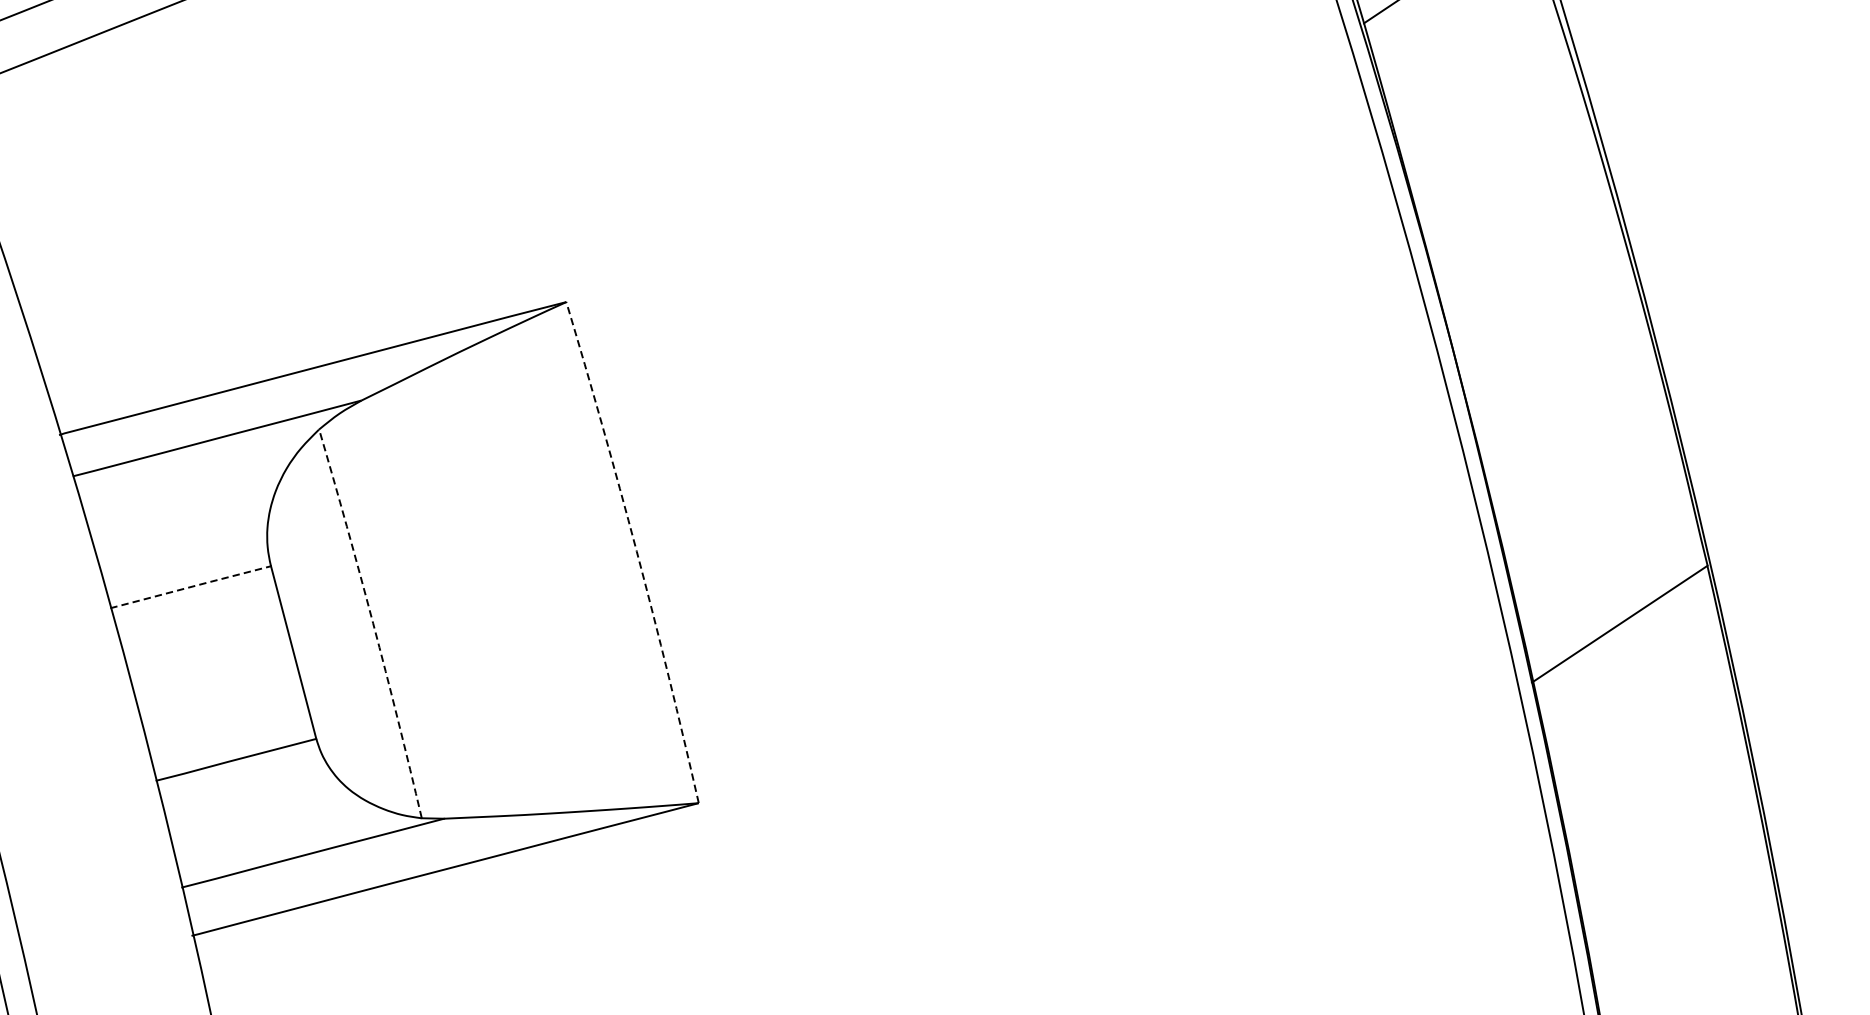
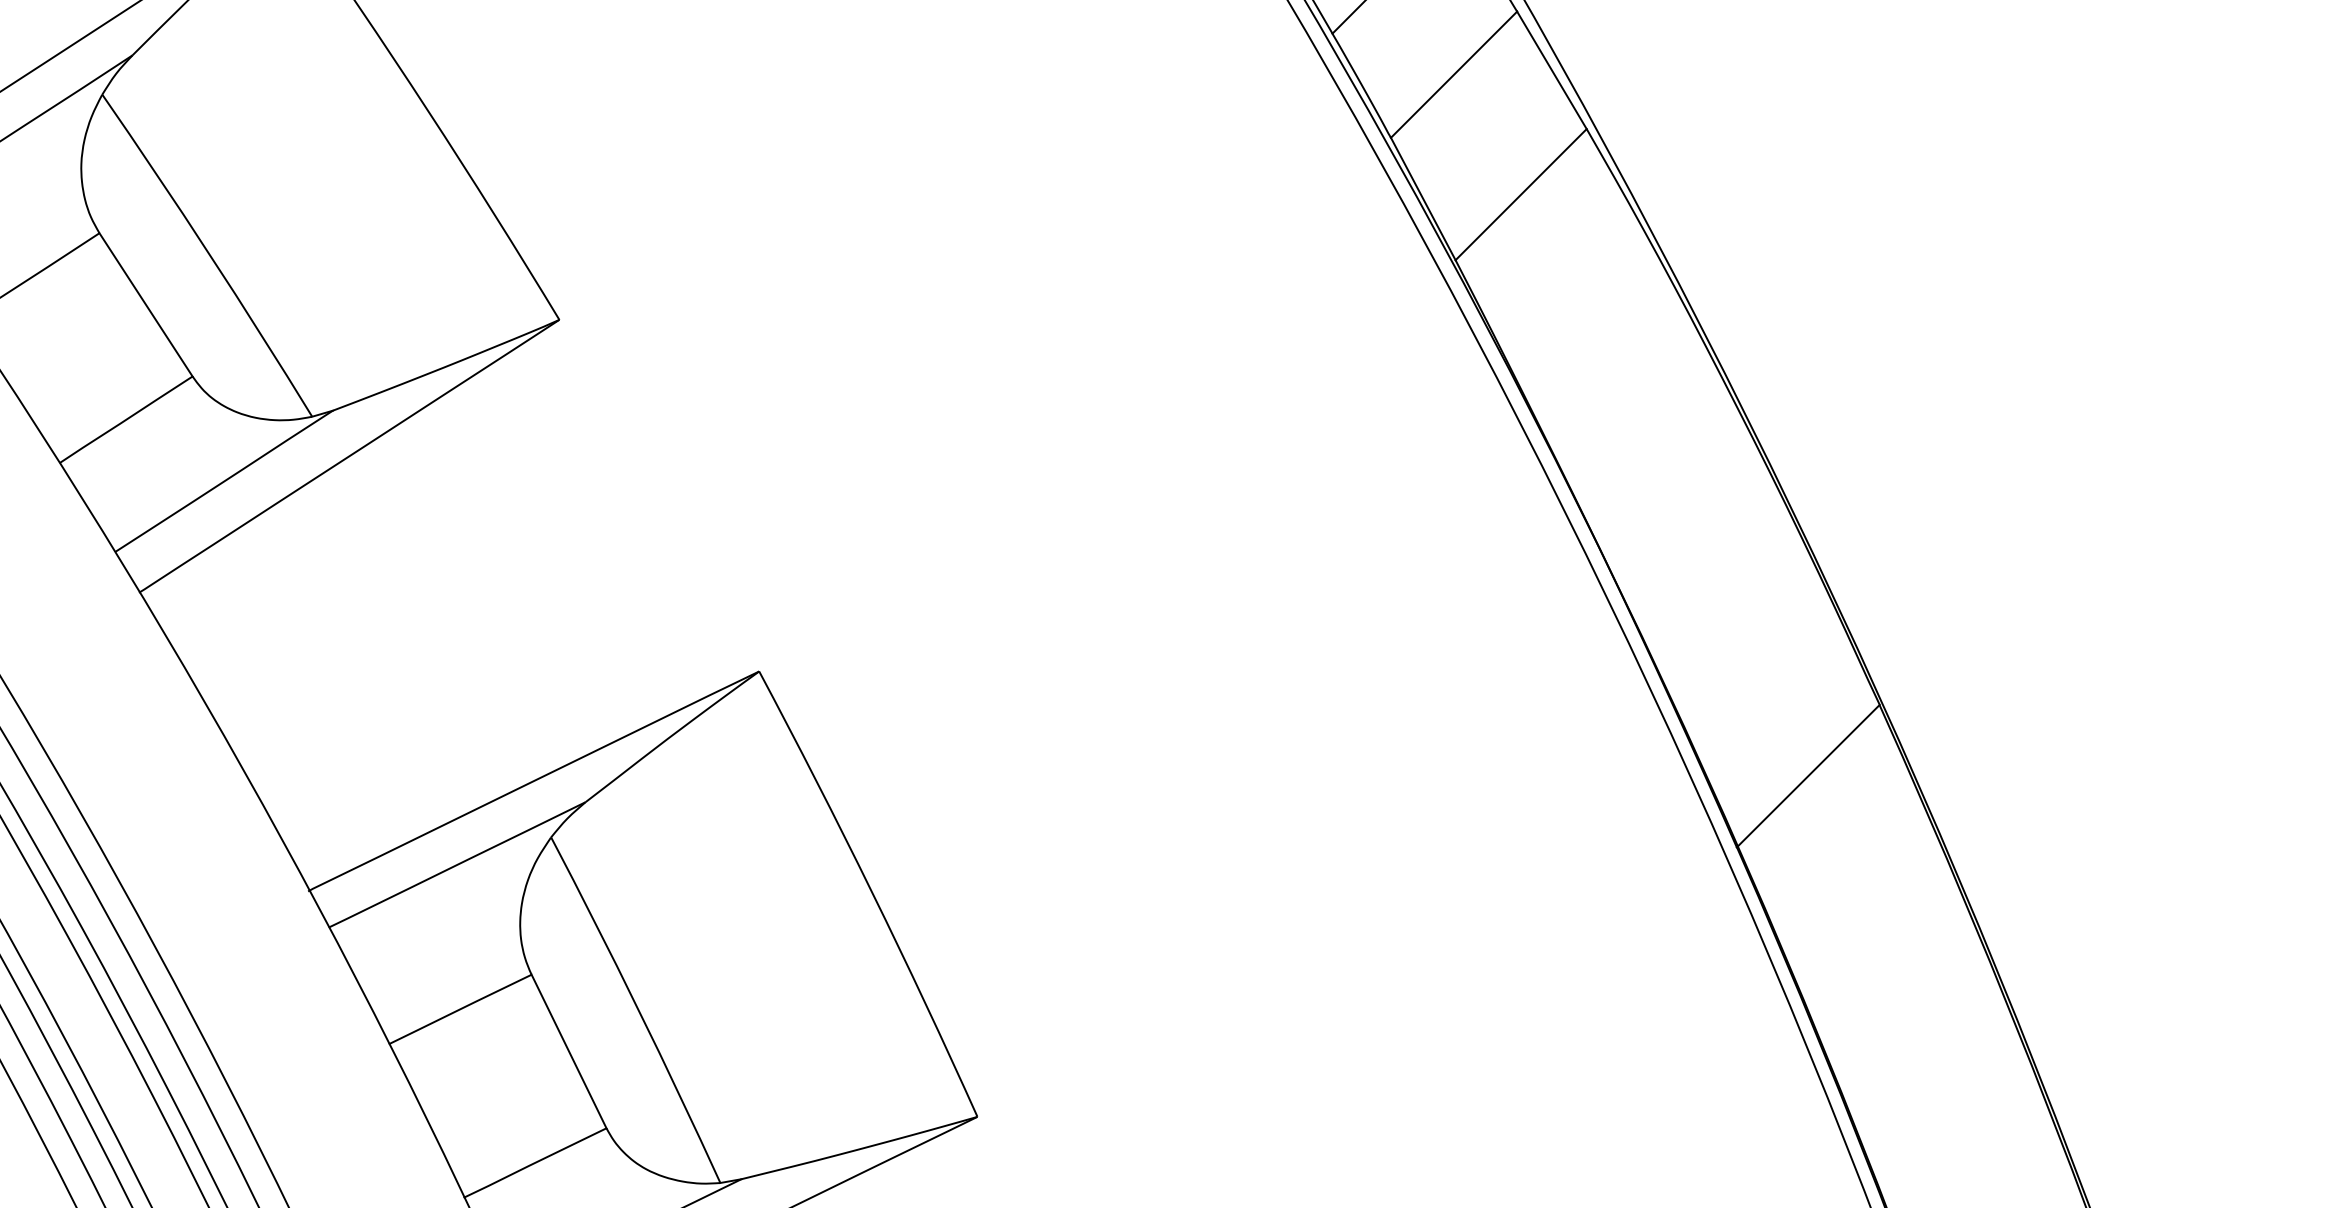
arc: (637, 551) -> (872, 892), dashed -> solid
line: (191, 587) -> (460, 1009), dashed -> solid
arc: (373, 623) -> (638, 1009), dashed -> solid

